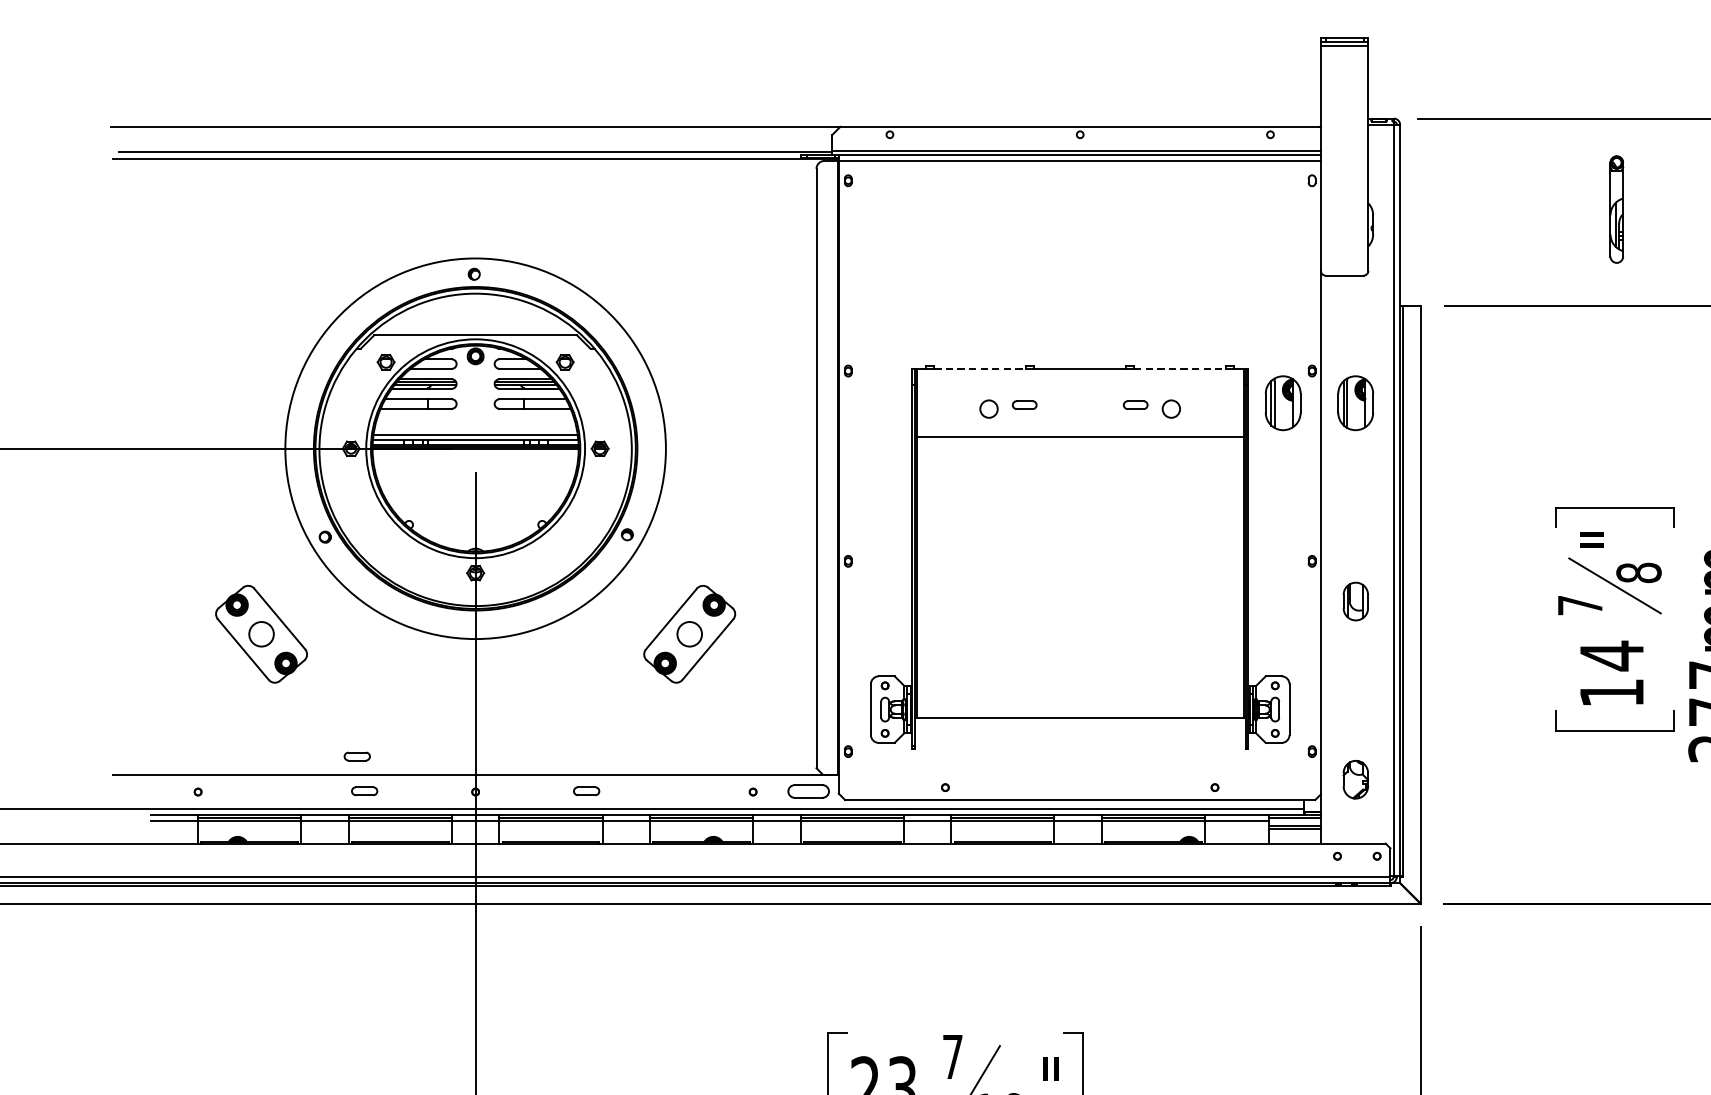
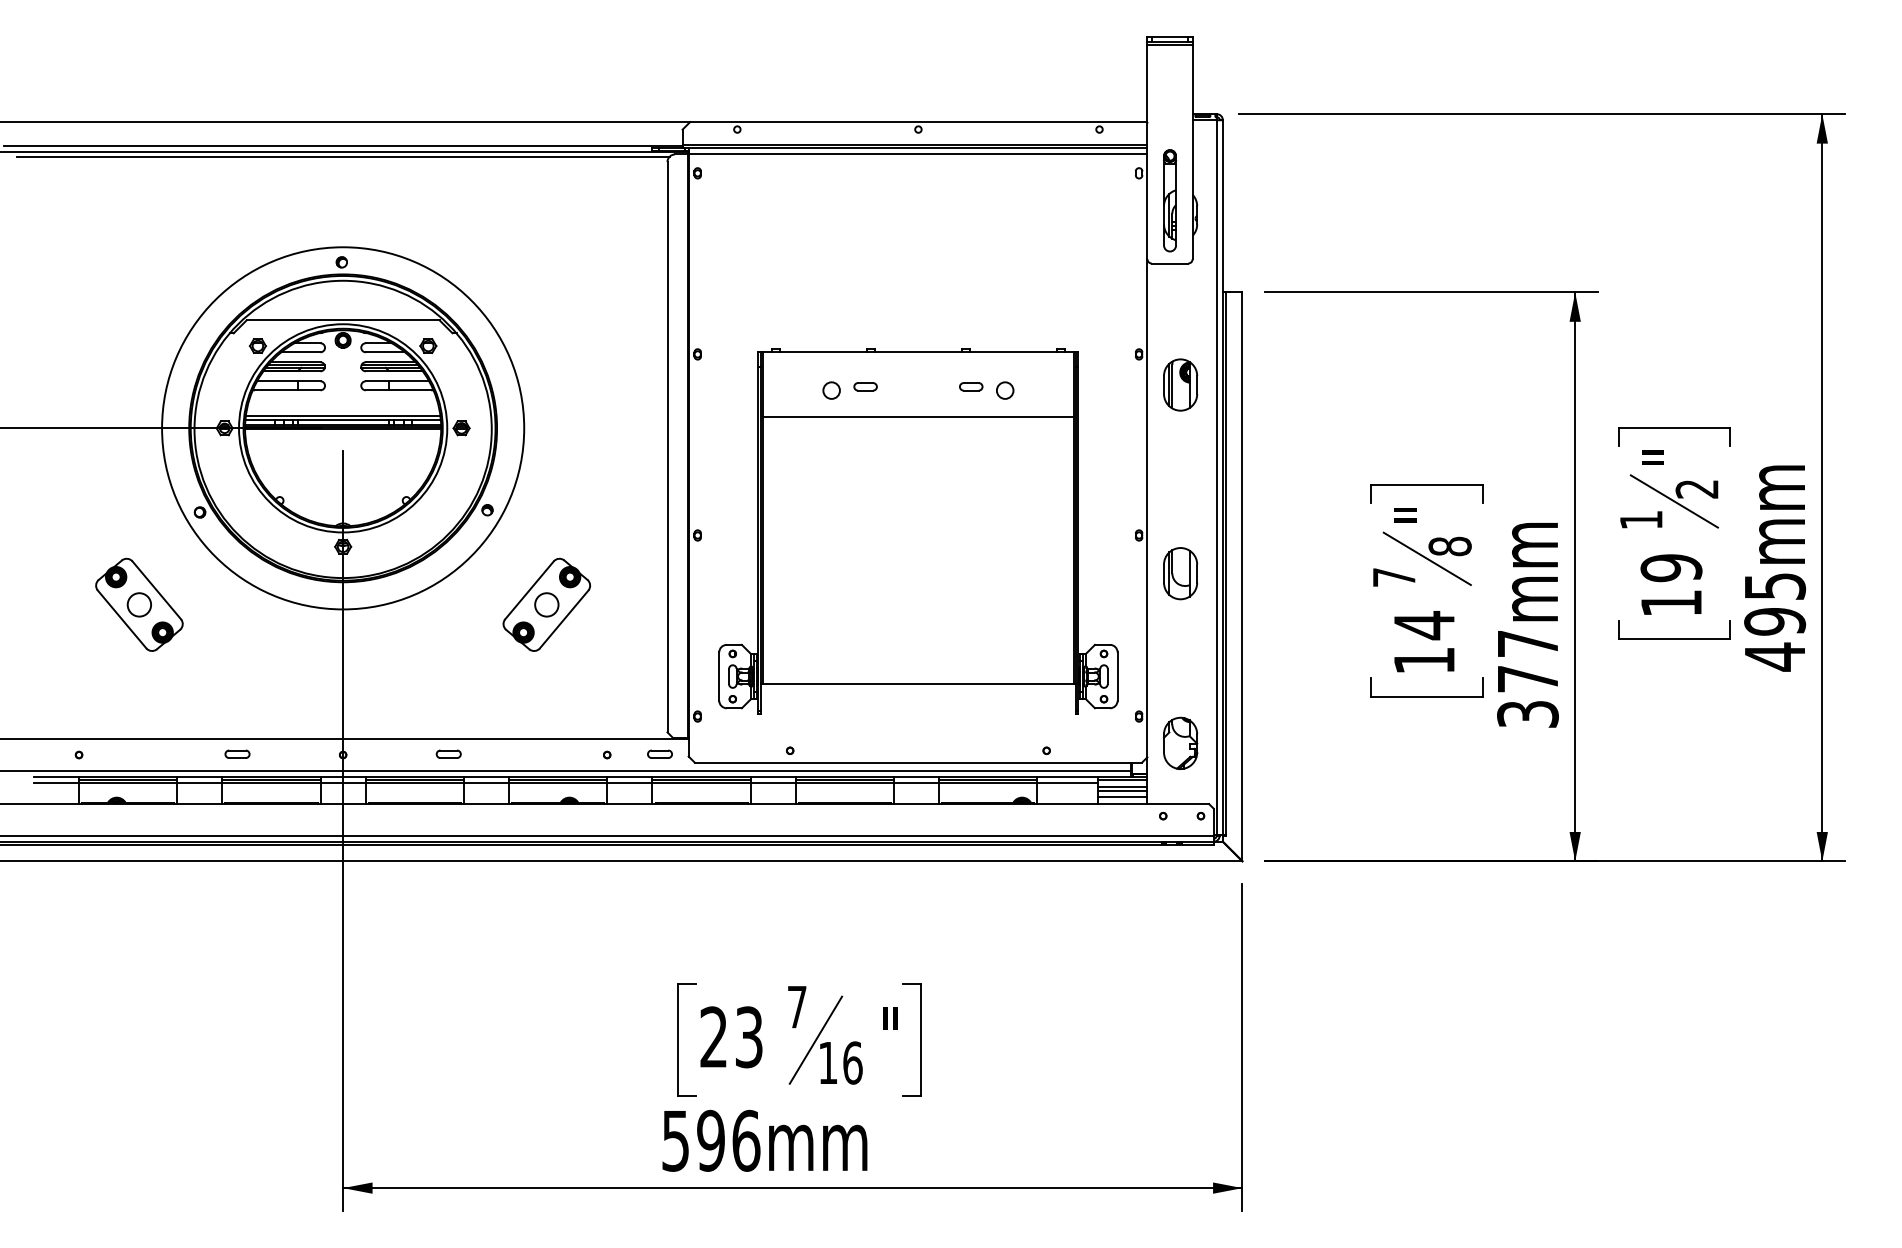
line: (474, 163) -> (342, 156), added
part: (1617, 209) -> (1170, 200), moved
line: (980, 369) -> (823, 352), dashed -> solid
line: (1180, 369) -> (1013, 352), dashed -> solid
part: (1283, 402) -> (1111, 384), removed
part: (1355, 601) -> (1180, 573), size x1.43
part: (357, 755) -> (230, 720), removed
part: (1355, 778) -> (1180, 742), size x1.43
part: (808, 790) -> (659, 753), size x0.62
line: (1294, 835) -> (1122, 796), added

